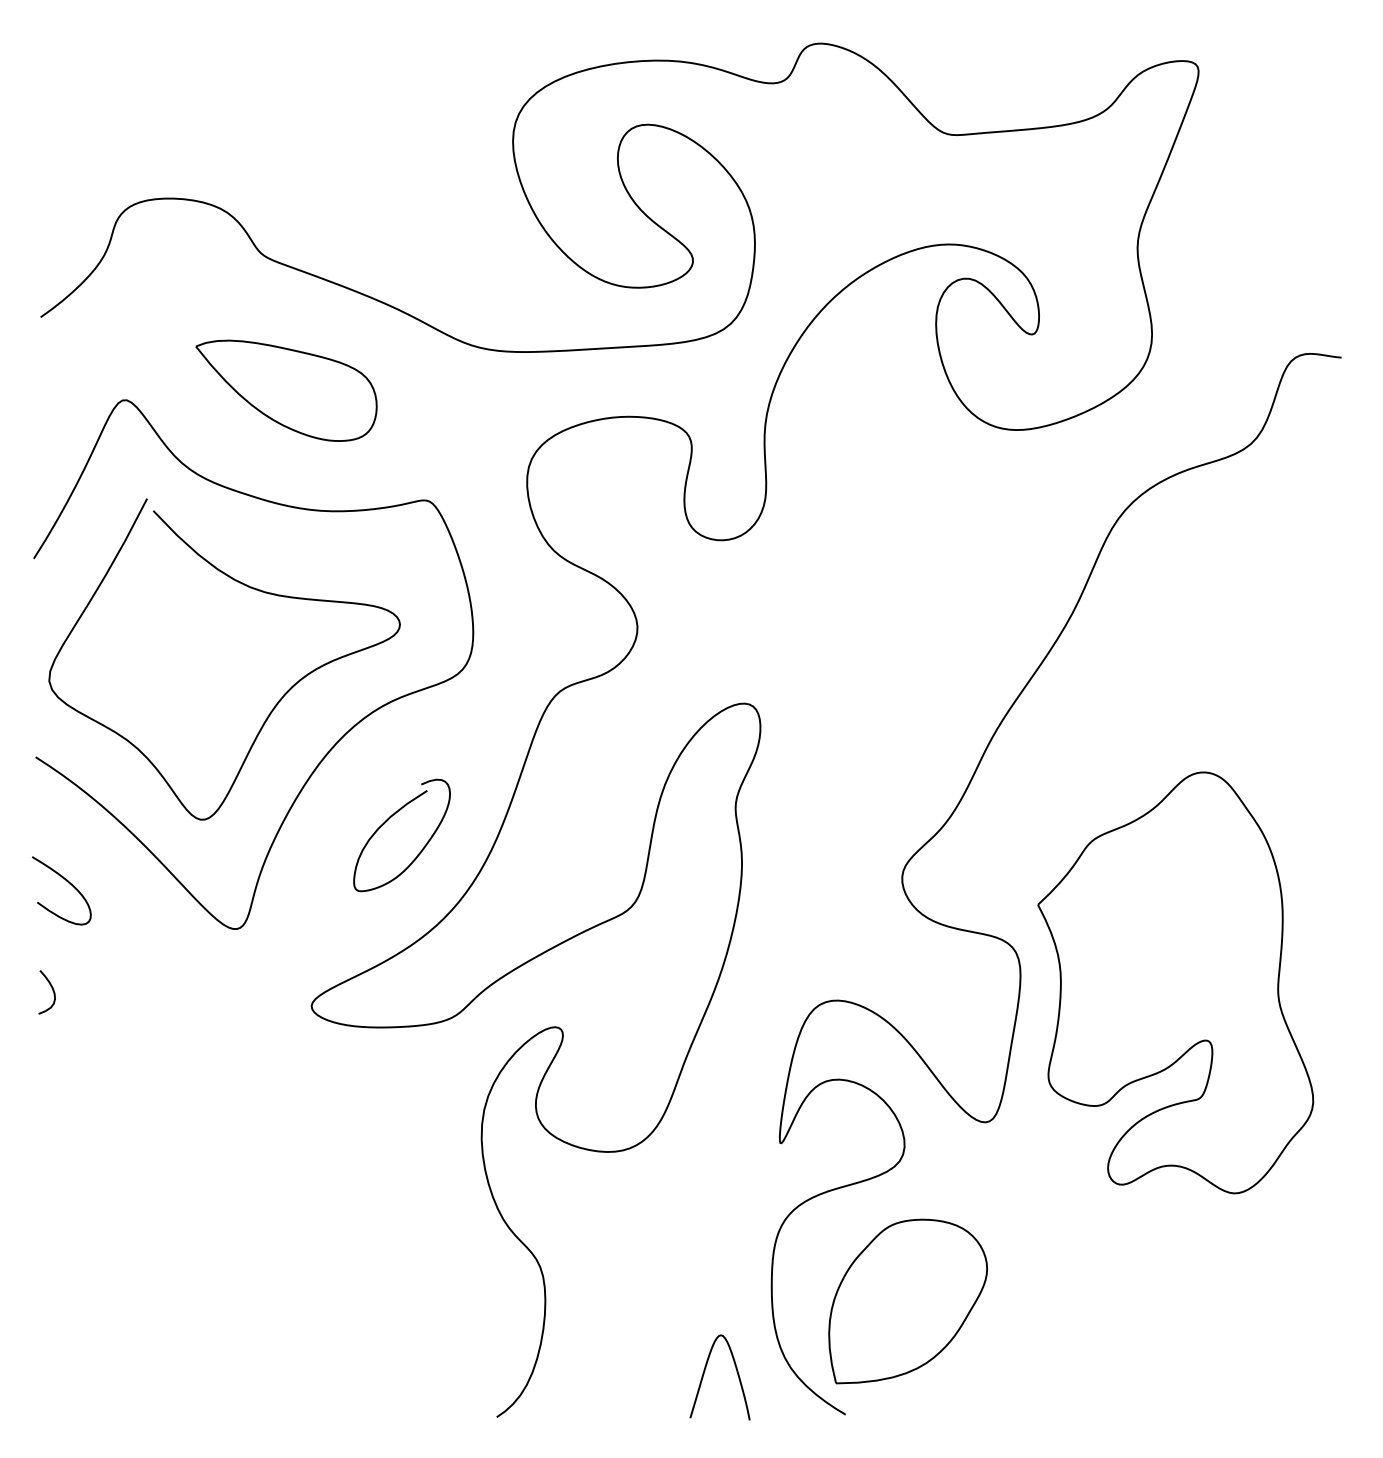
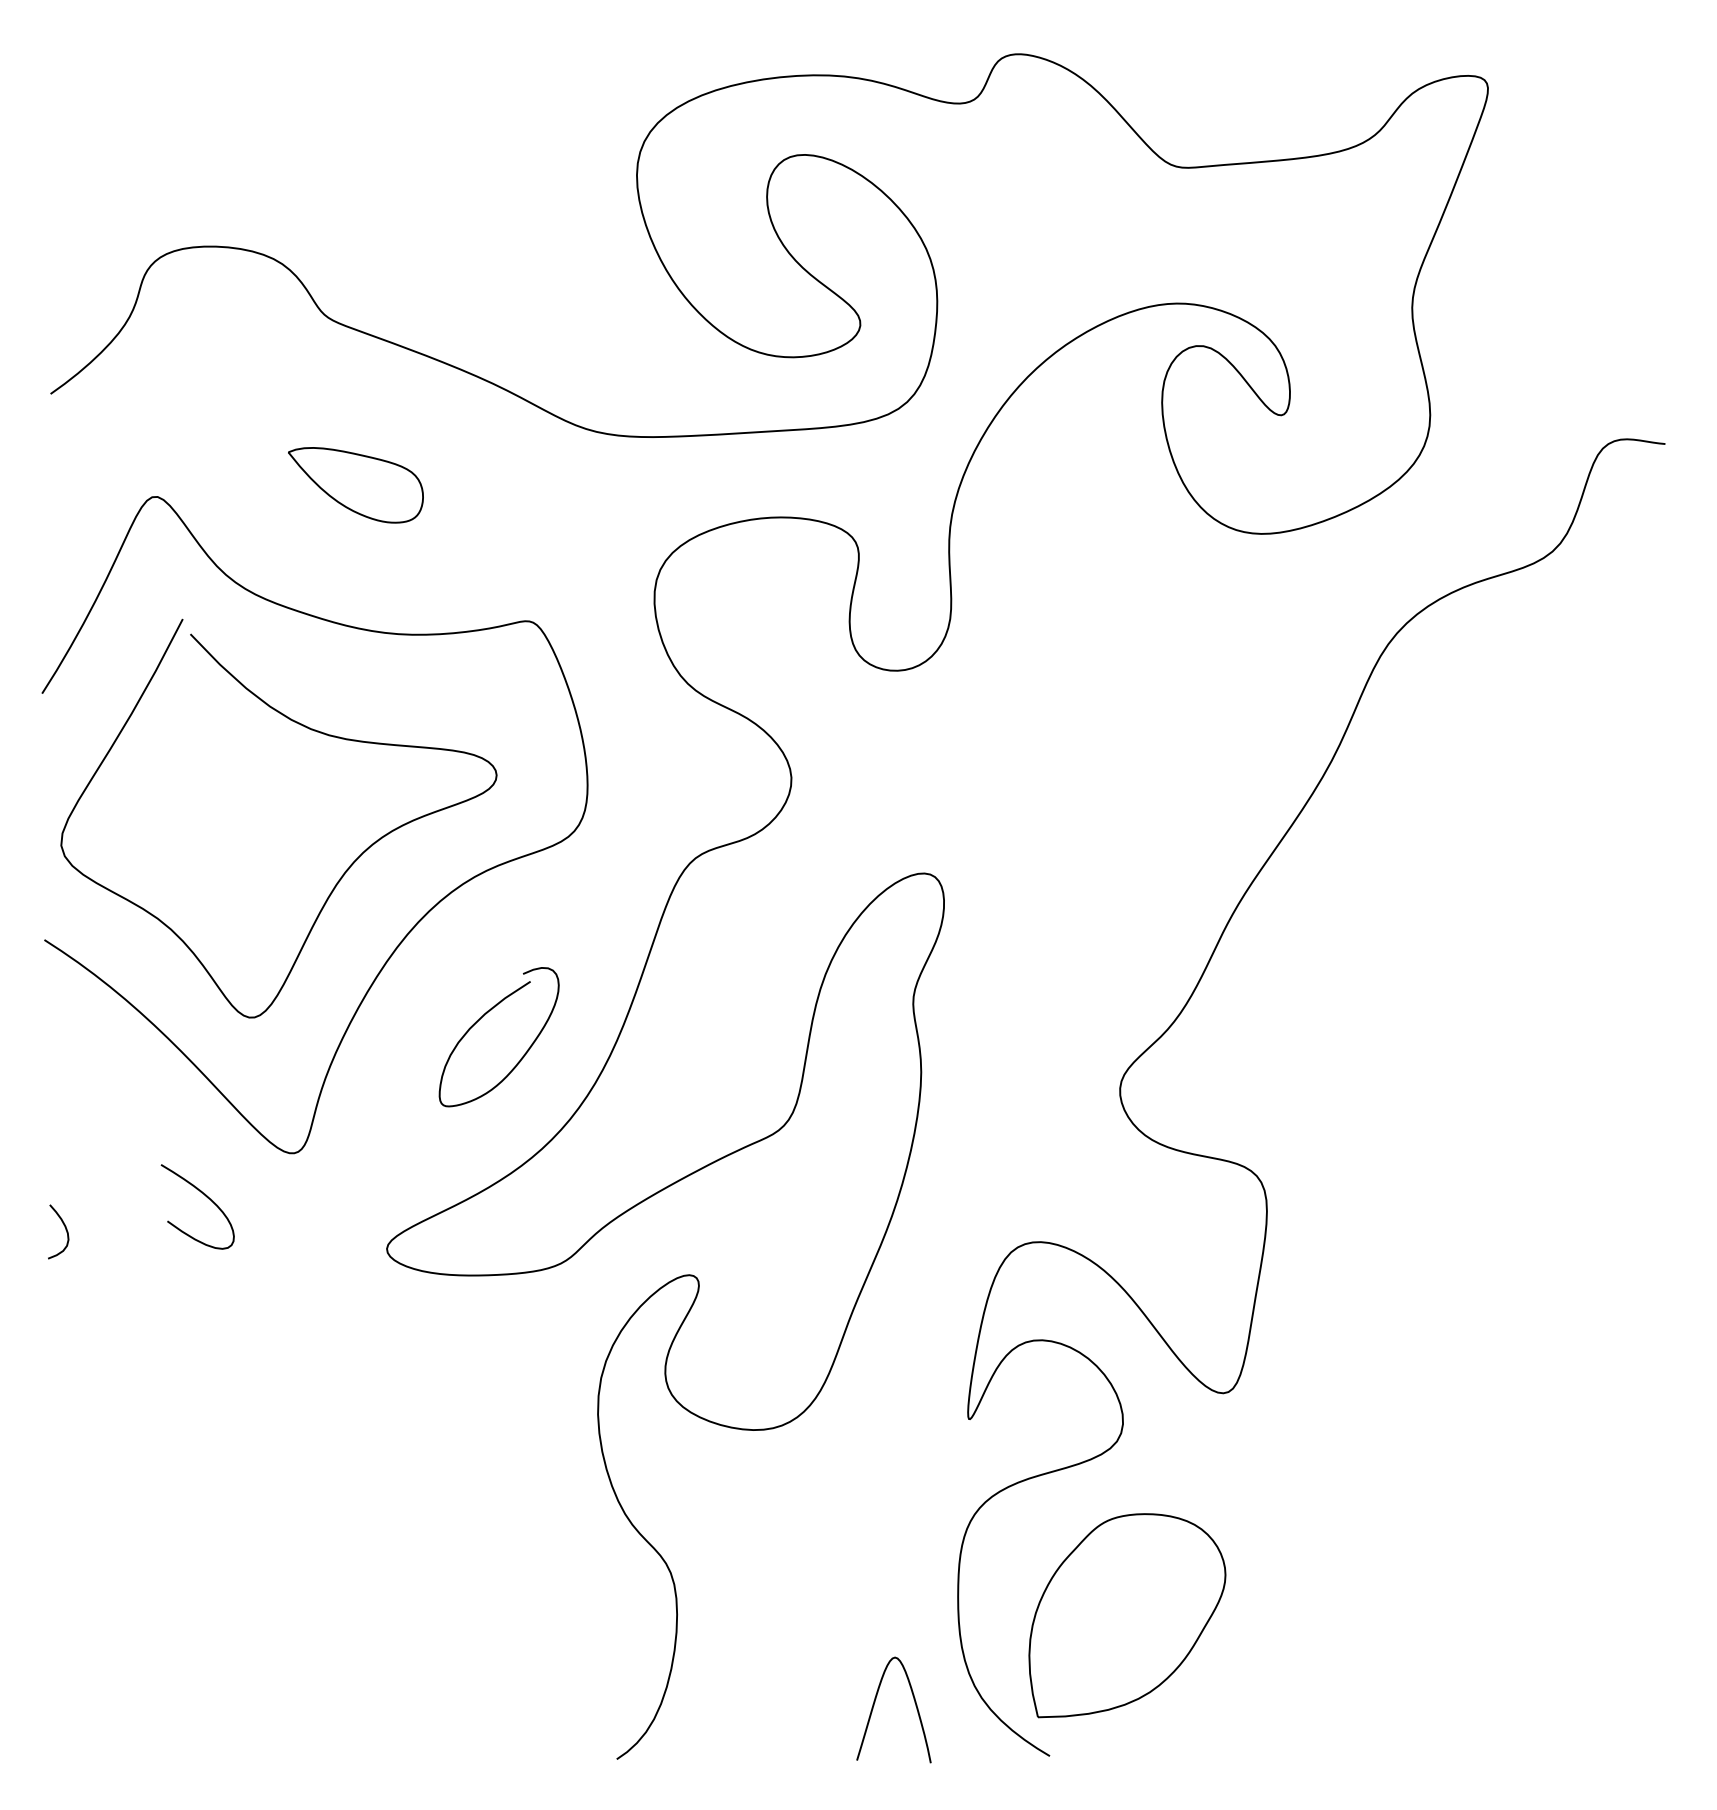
part: (286, 391) -> (355, 485), size x0.6
curve: (68, 883) -> (206, 1197), moved
part: (1175, 983) -> (1459, 1220), removed

